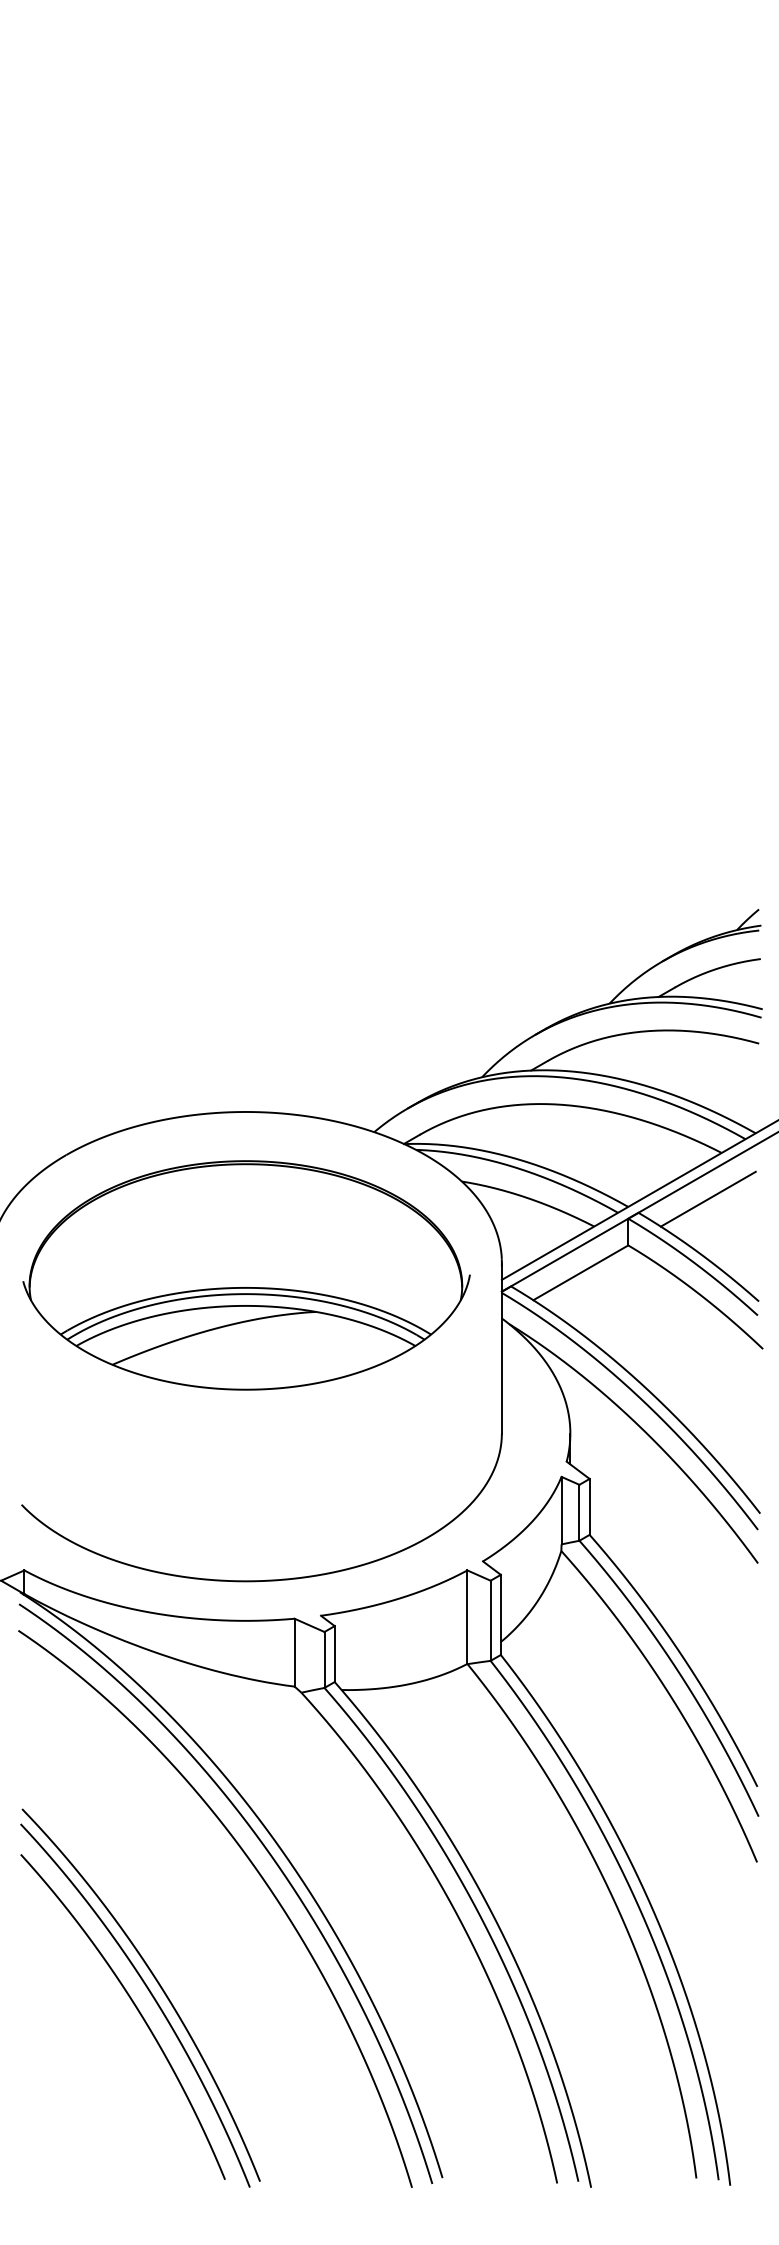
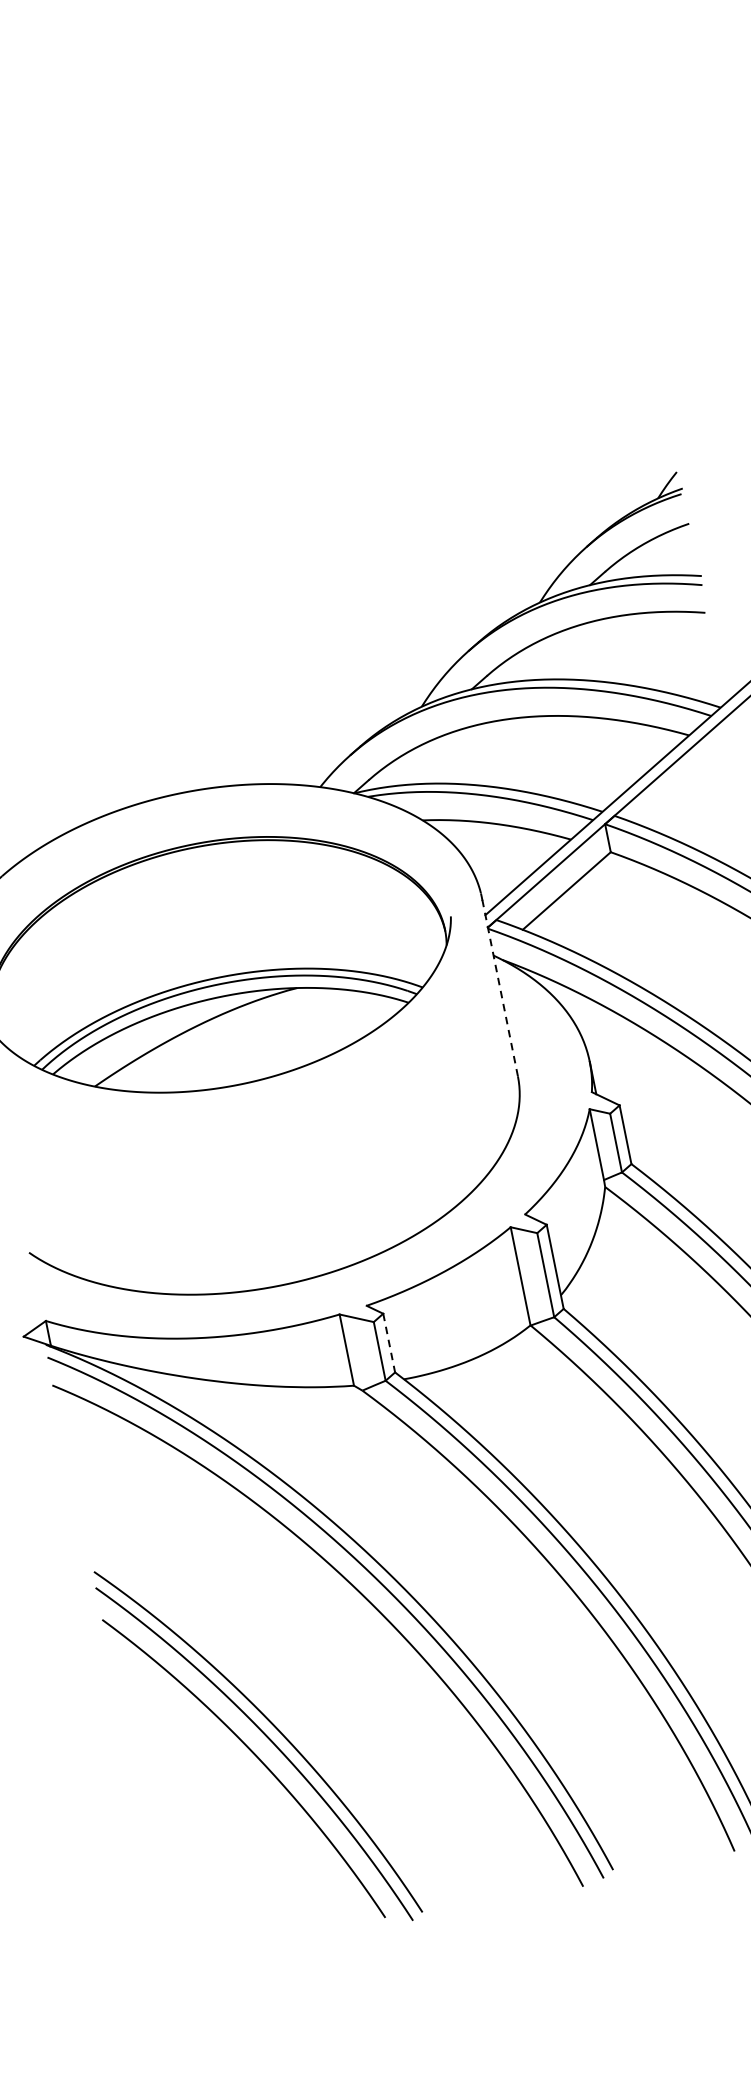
line: (707, 1198) -> (683, 786), removed
line: (501, 1347) -> (499, 986), solid -> dashed
line: (334, 1654) -> (389, 1343), solid -> dashed

